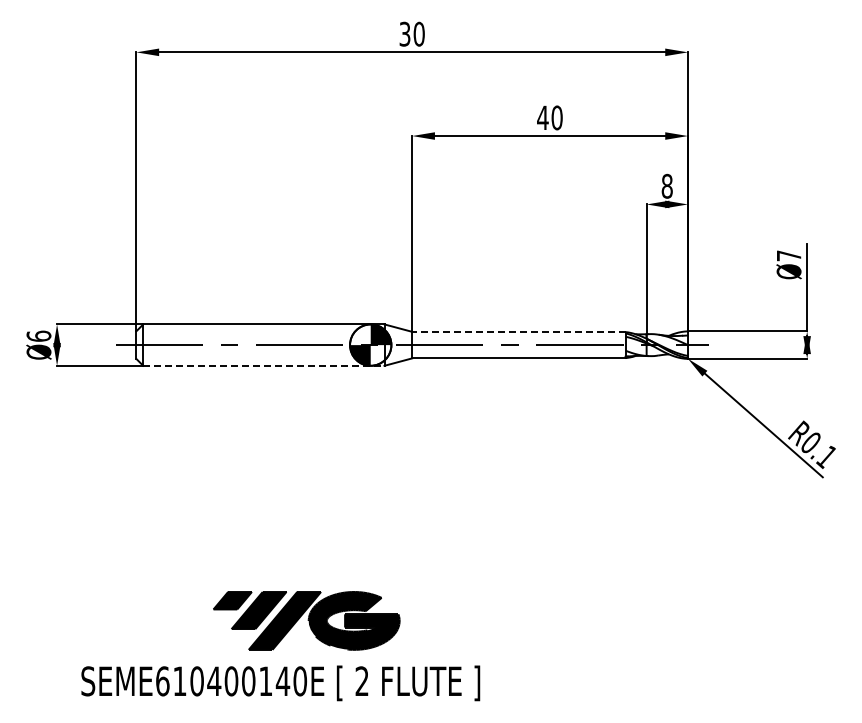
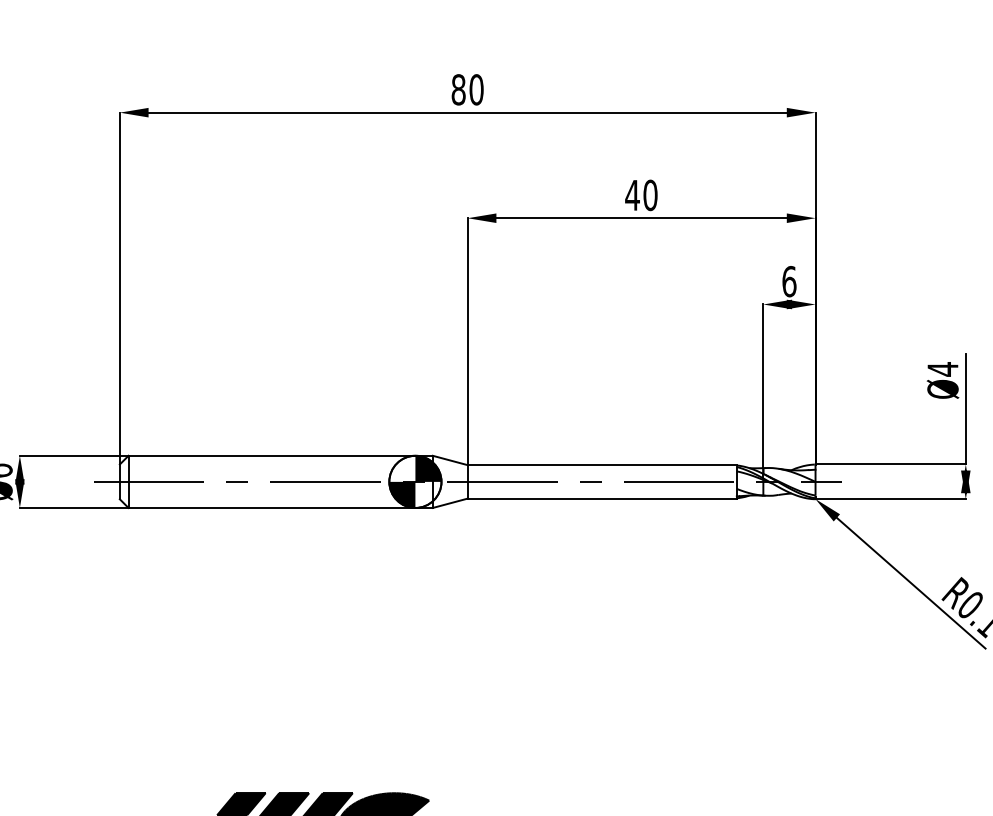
text: (404, 33) -> (458, 88), 30 -> 80
text: (666, 185) -> (788, 280), 8 -> 6
text: (789, 255) -> (943, 368), Ø7 -> Ø4
line: (518, 331) -> (601, 464), dashed -> solid
line: (263, 365) -> (280, 507), dashed -> solid

